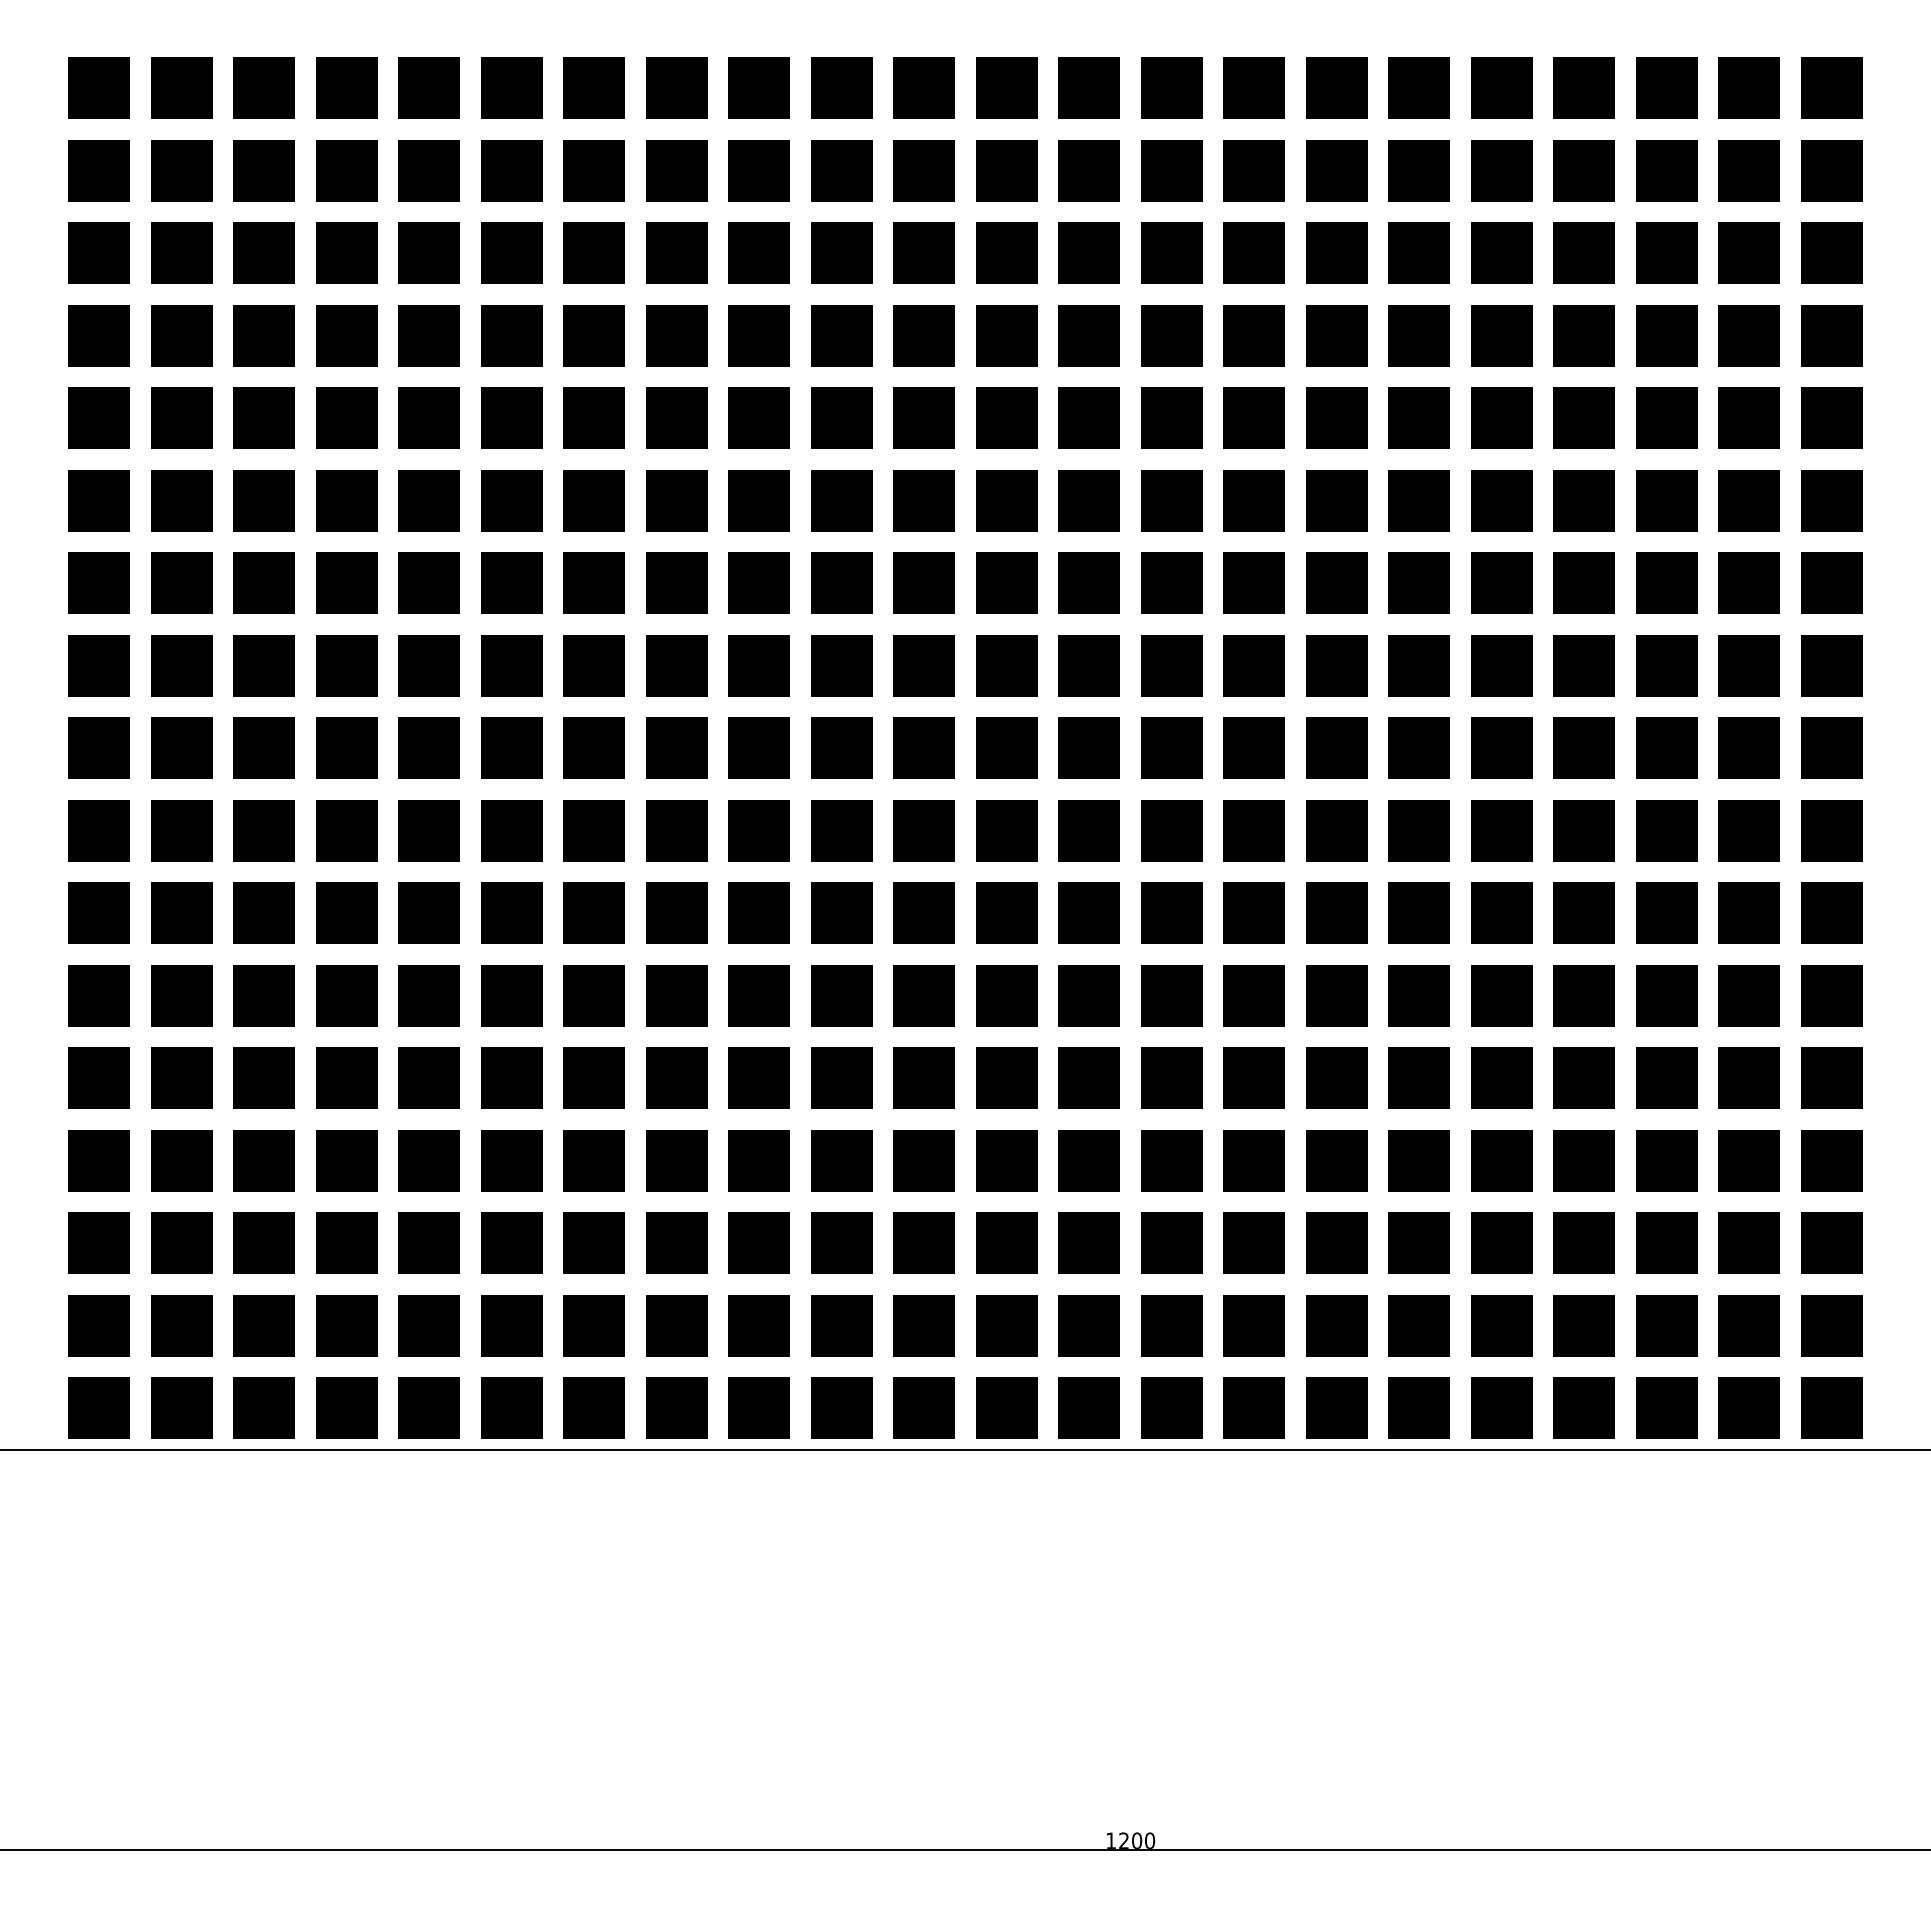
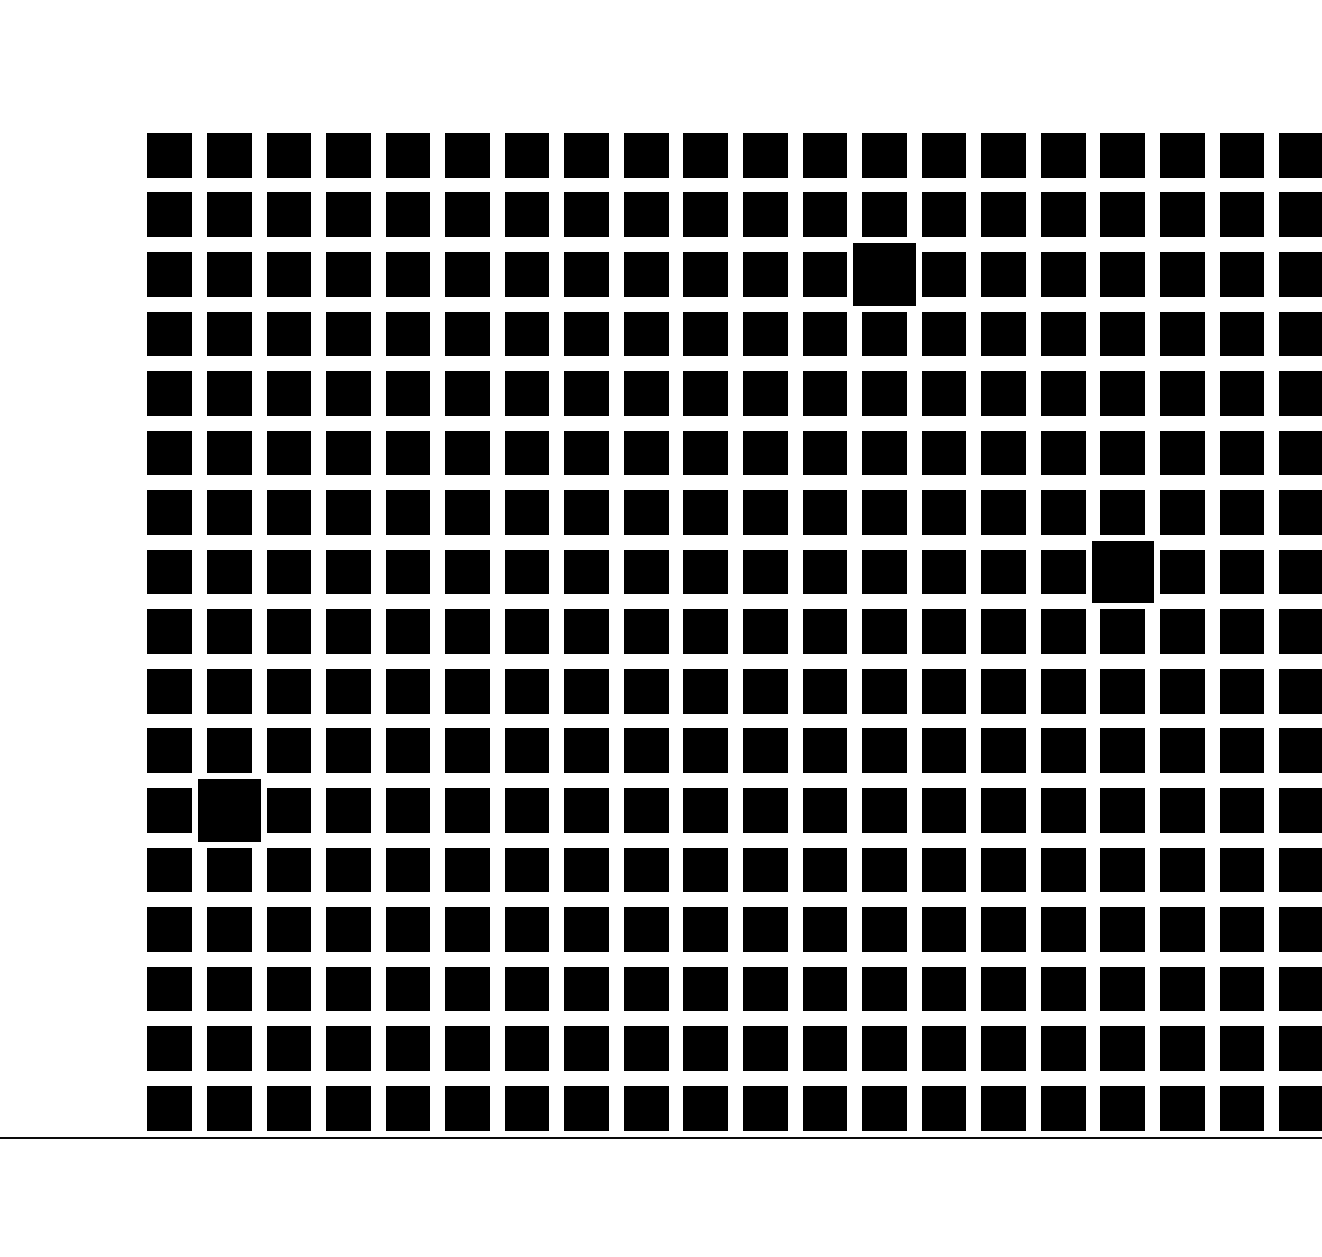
part: (1088, 252) -> (883, 273), size x1.4
part: (1418, 665) -> (1122, 571), size x1.4
part: (181, 995) -> (229, 810), size x1.4

